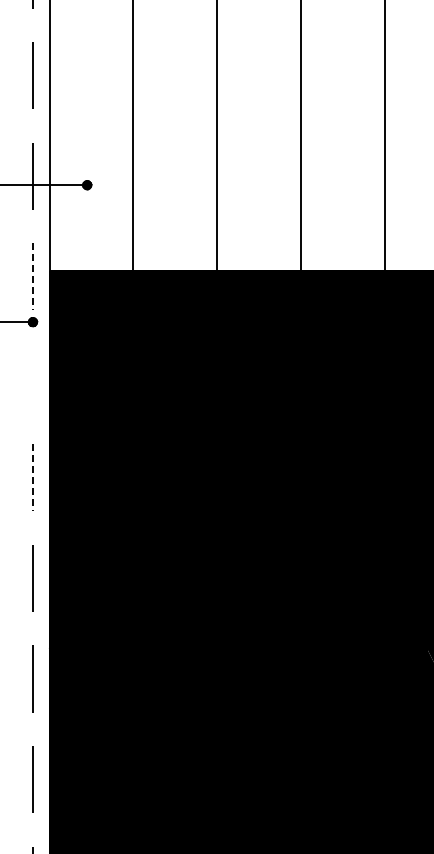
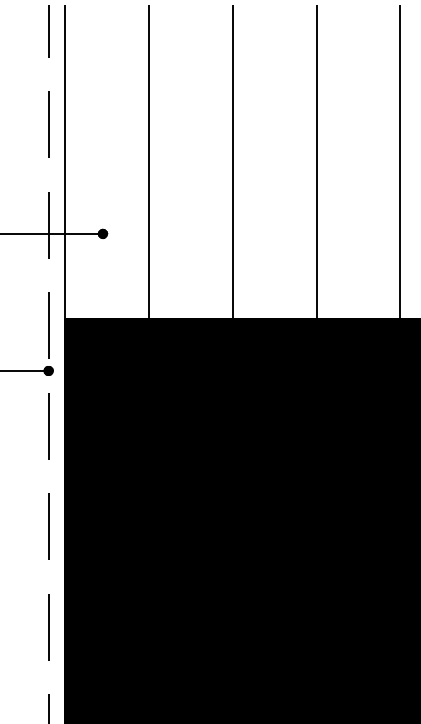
line: (32, 276) -> (48, 325), dashed -> solid
line: (32, 377) -> (48, 426), added
line: (32, 477) -> (48, 526), dashed -> solid

